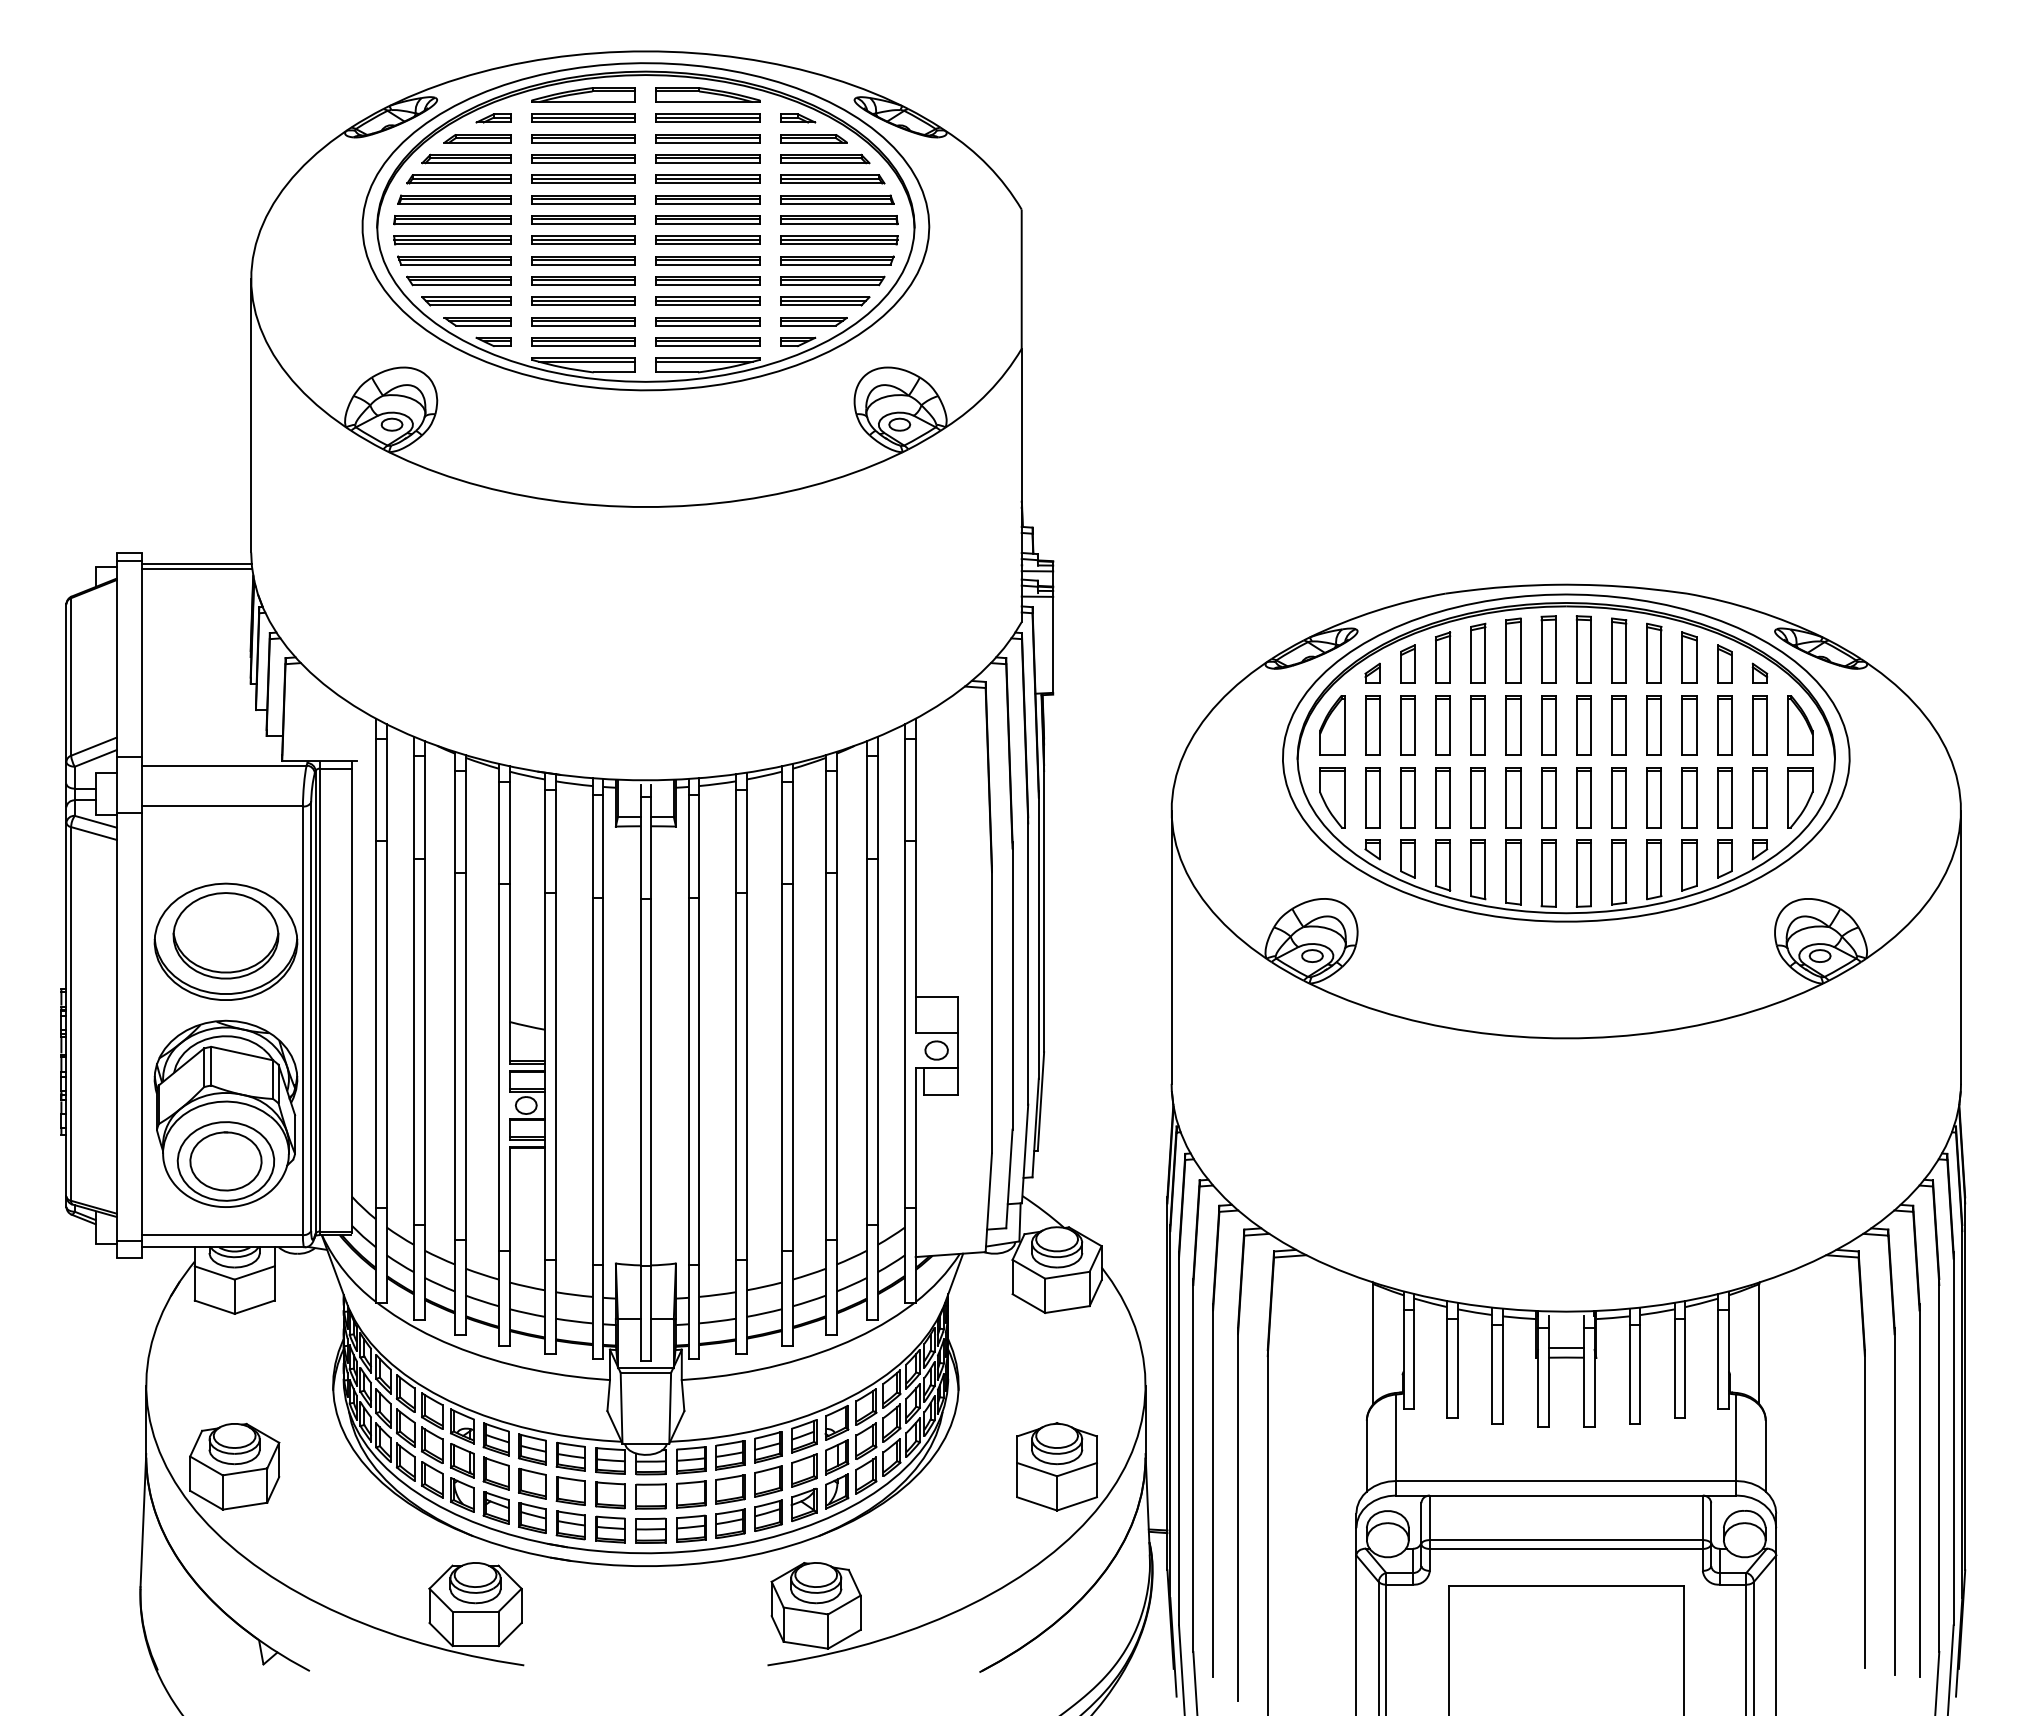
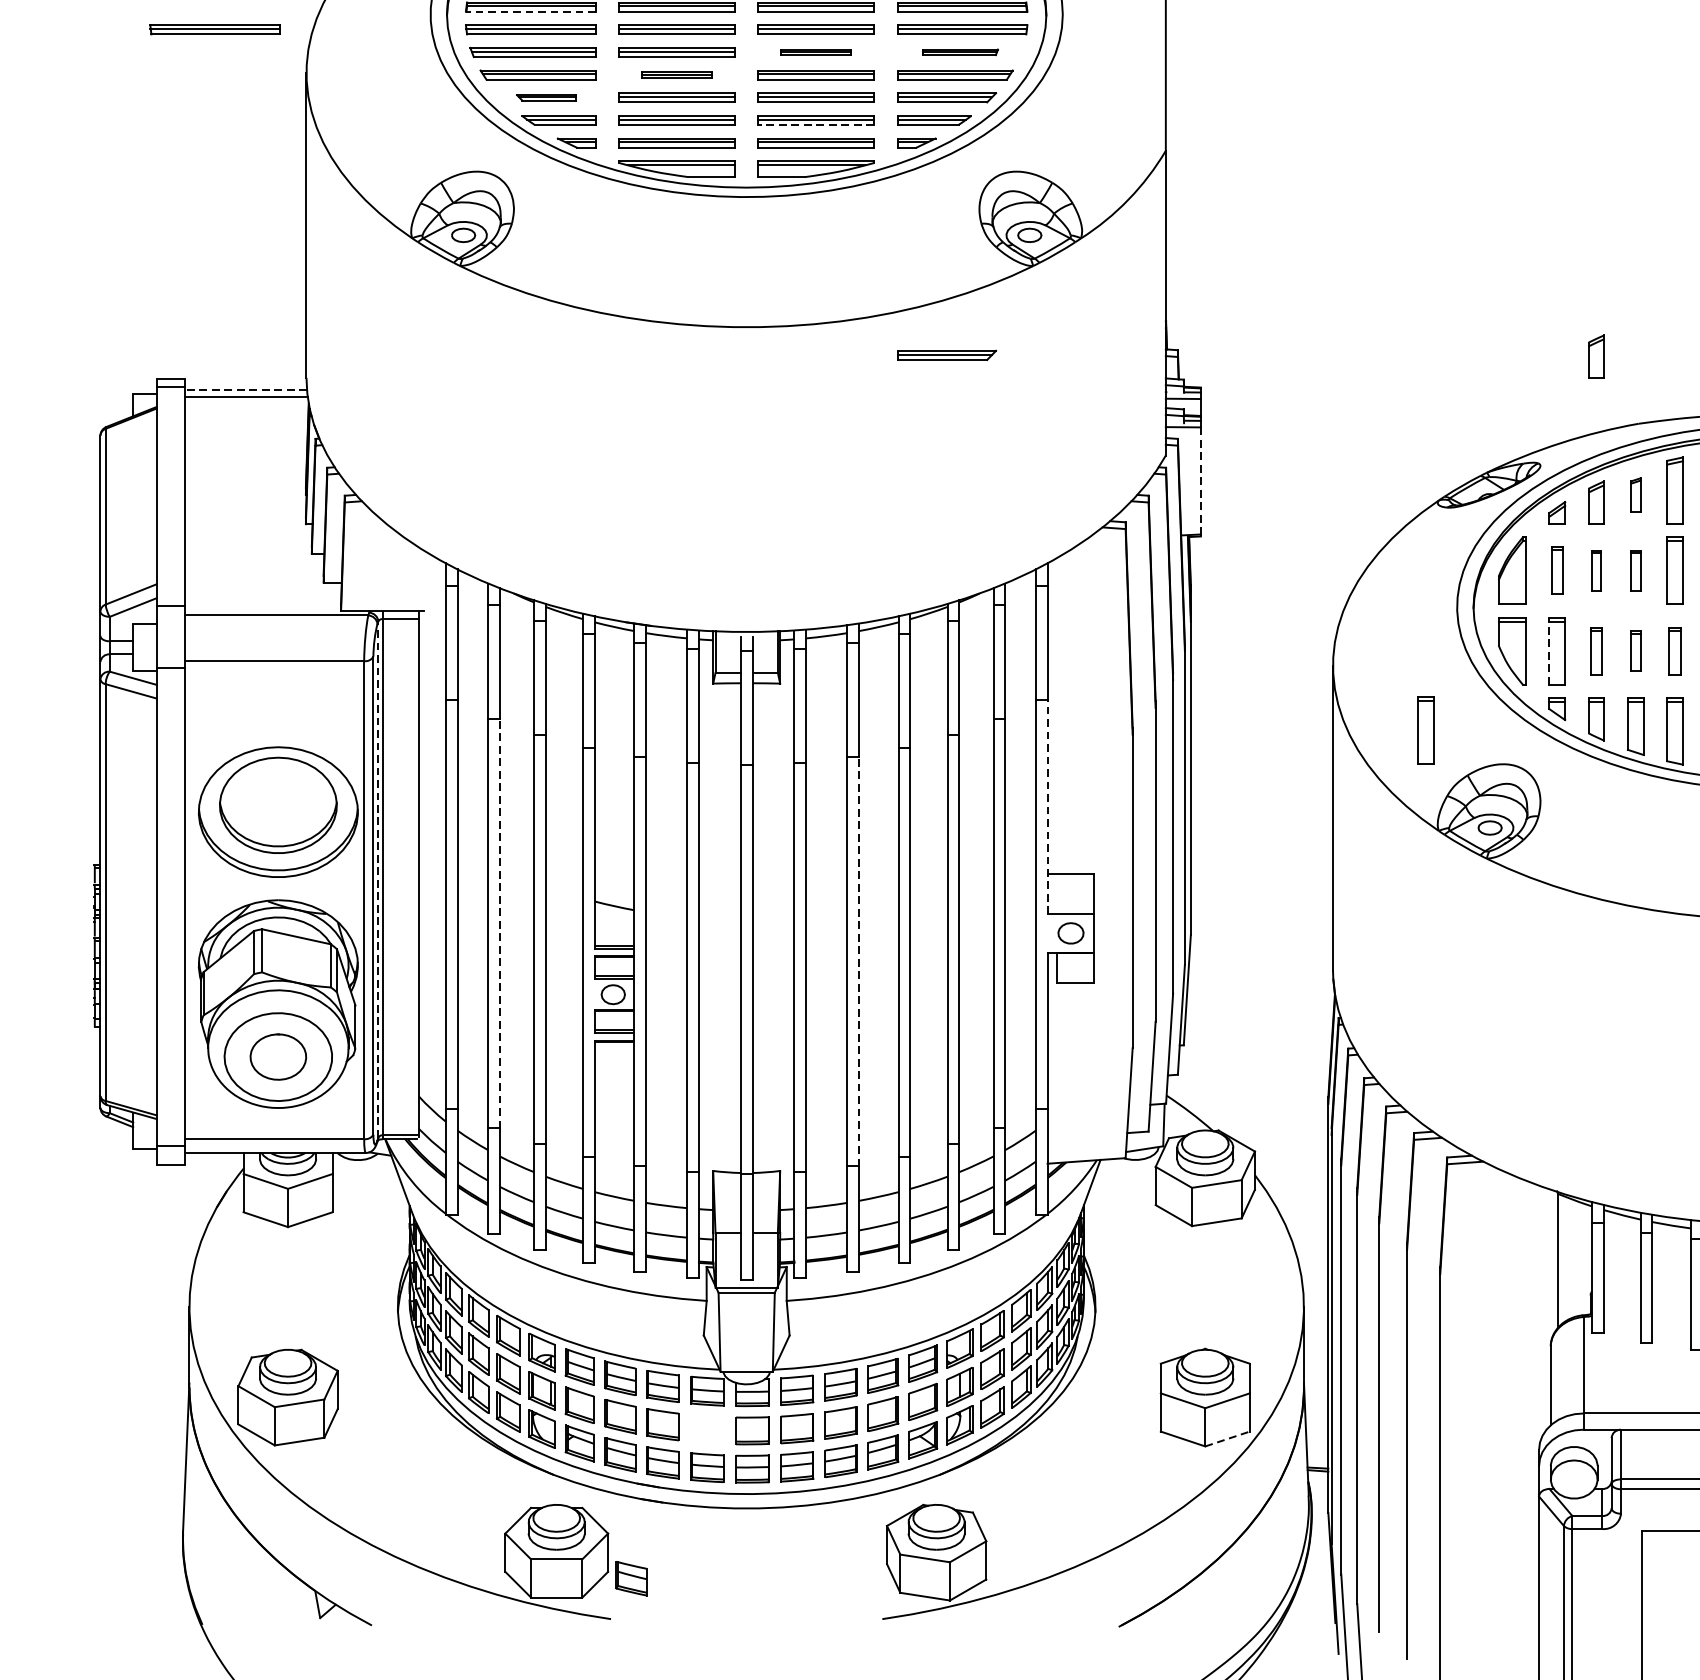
line: (451, 224) -> (529, 12), solid -> dashed
part: (169, 240) -> (215, 29), added
part: (707, 260) -> (815, 52), size x0.6
part: (837, 260) -> (960, 52), size x0.6
part: (583, 280) -> (677, 74), size x0.6
part: (466, 301) -> (546, 97), size x0.6
line: (708, 325) -> (816, 124), solid -> dashed
part: (825, 532) -> (947, 355), added
part: (1407, 532) -> (1596, 355), added
line: (196, 563) -> (245, 390), solid -> dashed
line: (1053, 645) -> (1201, 481), solid -> dashed
part: (1443, 657) -> (1636, 495), size x0.6
part: (1372, 725) -> (1557, 570), size x0.7
part: (1407, 725) -> (1596, 570), size x0.6
part: (1442, 725) -> (1635, 570), size x0.6
line: (1365, 797) -> (1549, 651), solid -> dashed
part: (1407, 797) -> (1596, 651), size x0.7
part: (1442, 797) -> (1635, 651), size x0.6
part: (1477, 797) -> (1674, 651), size x0.7
part: (1254, 868) -> (1425, 730), added
line: (915, 936) -> (1047, 806), solid -> dashed
line: (315, 1001) -> (378, 878), solid -> dashed
line: (424, 1041) -> (499, 923), solid -> dashed
line: (746, 1075) -> (858, 961), solid -> dashed
part: (225, 1161) -> (277, 1057), size x0.7
part: (610, 1495) -> (707, 1429), removed
line: (1077, 1503) -> (1228, 1438), solid -> dashed
part: (542, 1628) -> (631, 1577), added

